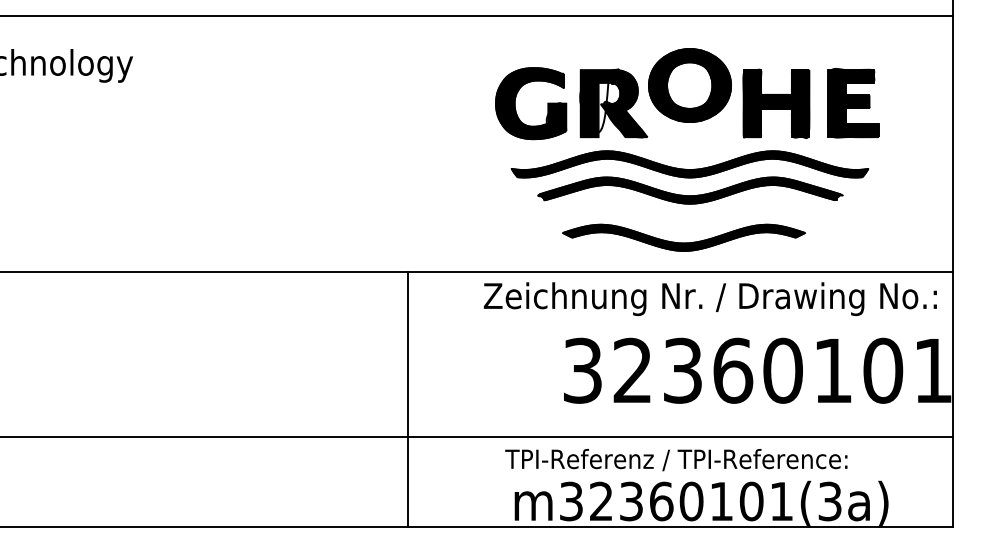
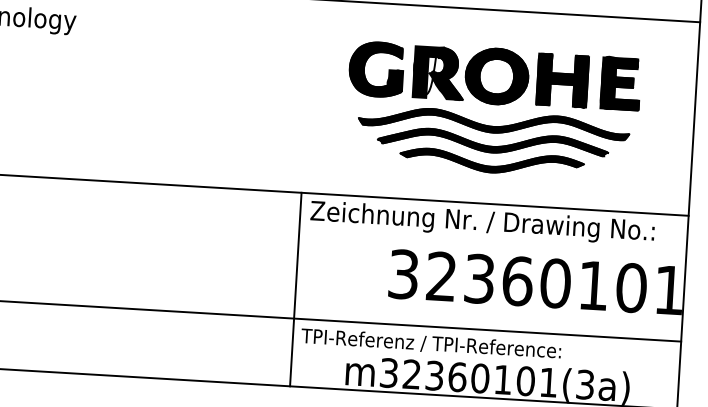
part: (689, 85) -> (496, 76), moved
part: (683, 237) -> (491, 162), moved
text: (709, 299) -> (481, 223), moved
line: (408, 398) -> (295, 289), moved
text: (676, 460) -> (431, 344), moved

